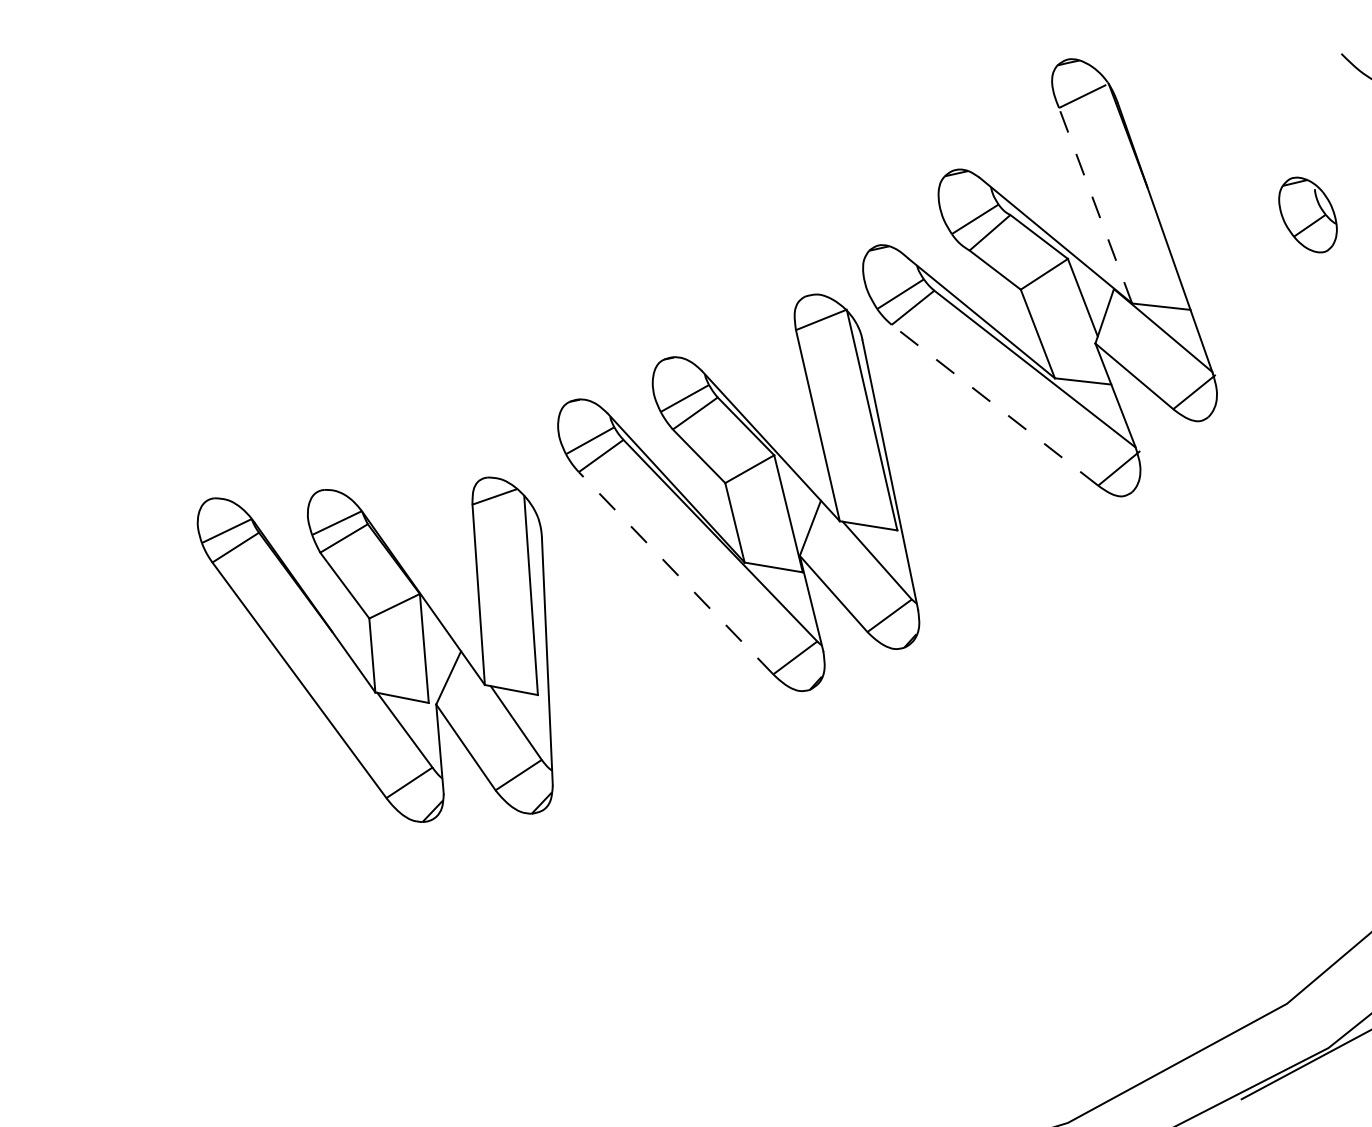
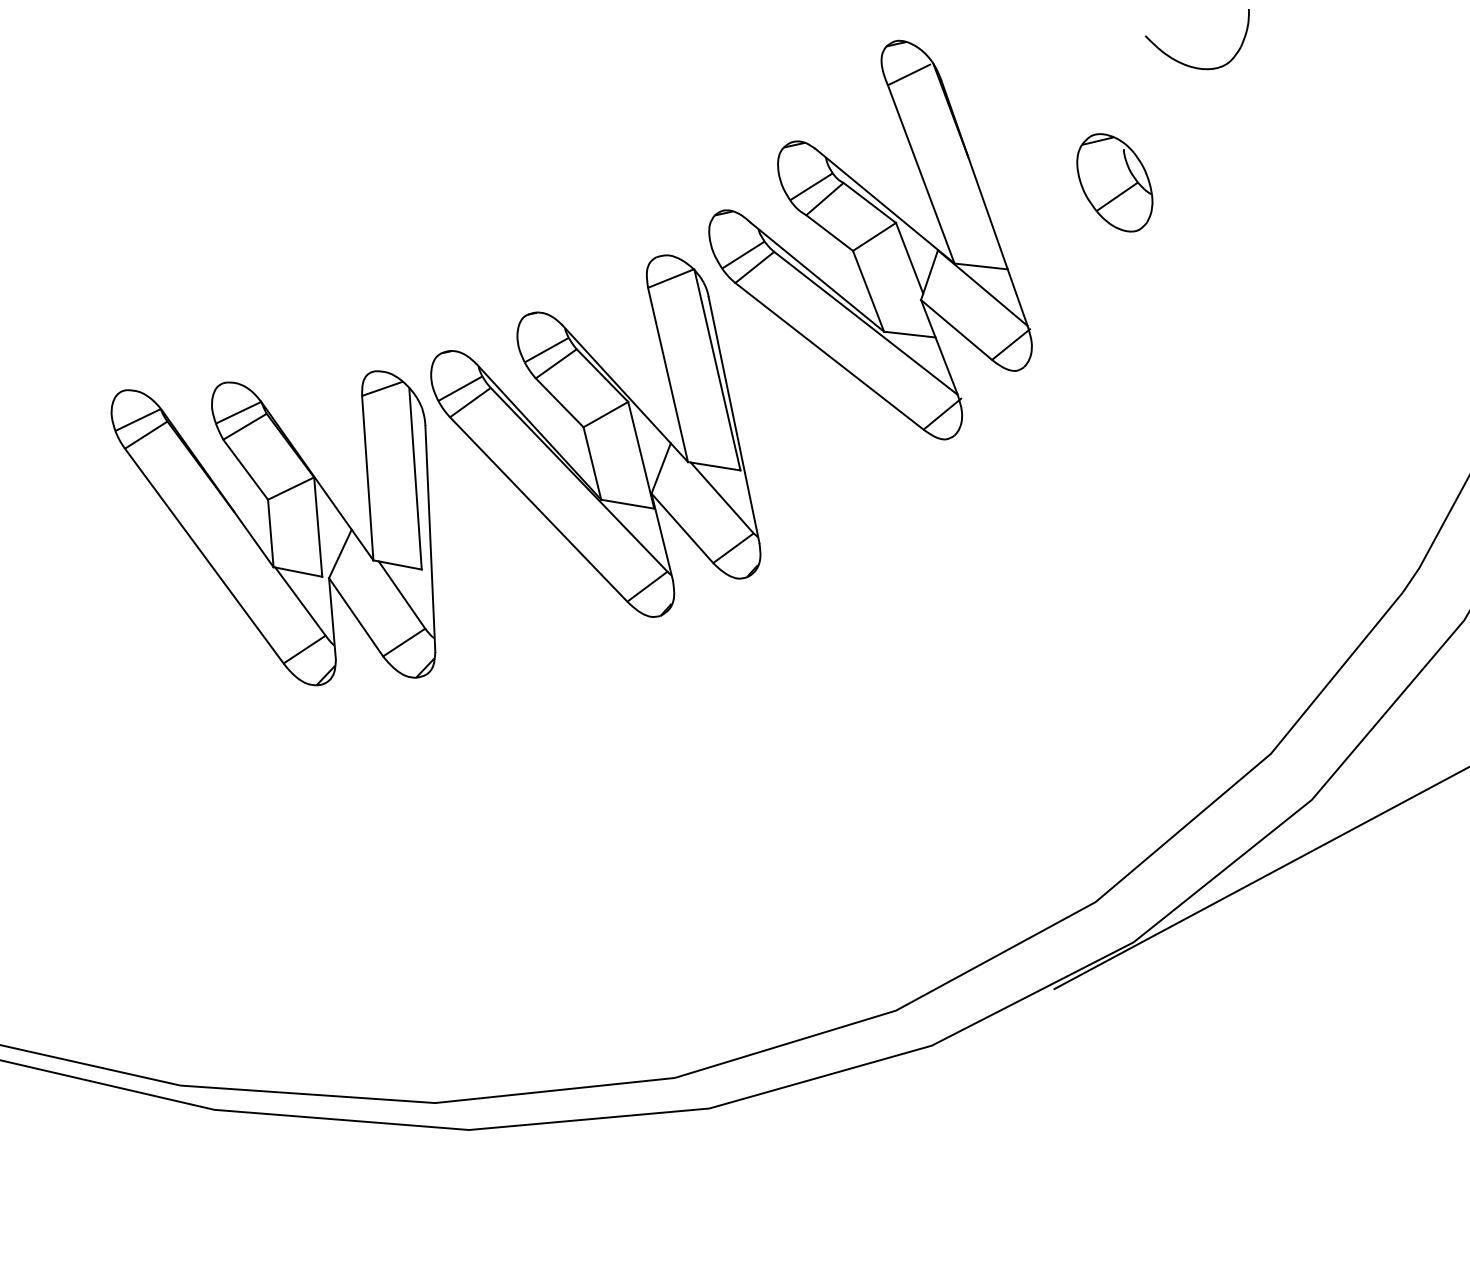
line: (1095, 204) -> (921, 173), dashed -> solid
part: (1307, 214) -> (1114, 182), size x1.43
line: (995, 405) -> (829, 356), dashed -> solid
line: (675, 573) -> (538, 509), dashed -> solid
part: (375, 650) -> (273, 528), moved

